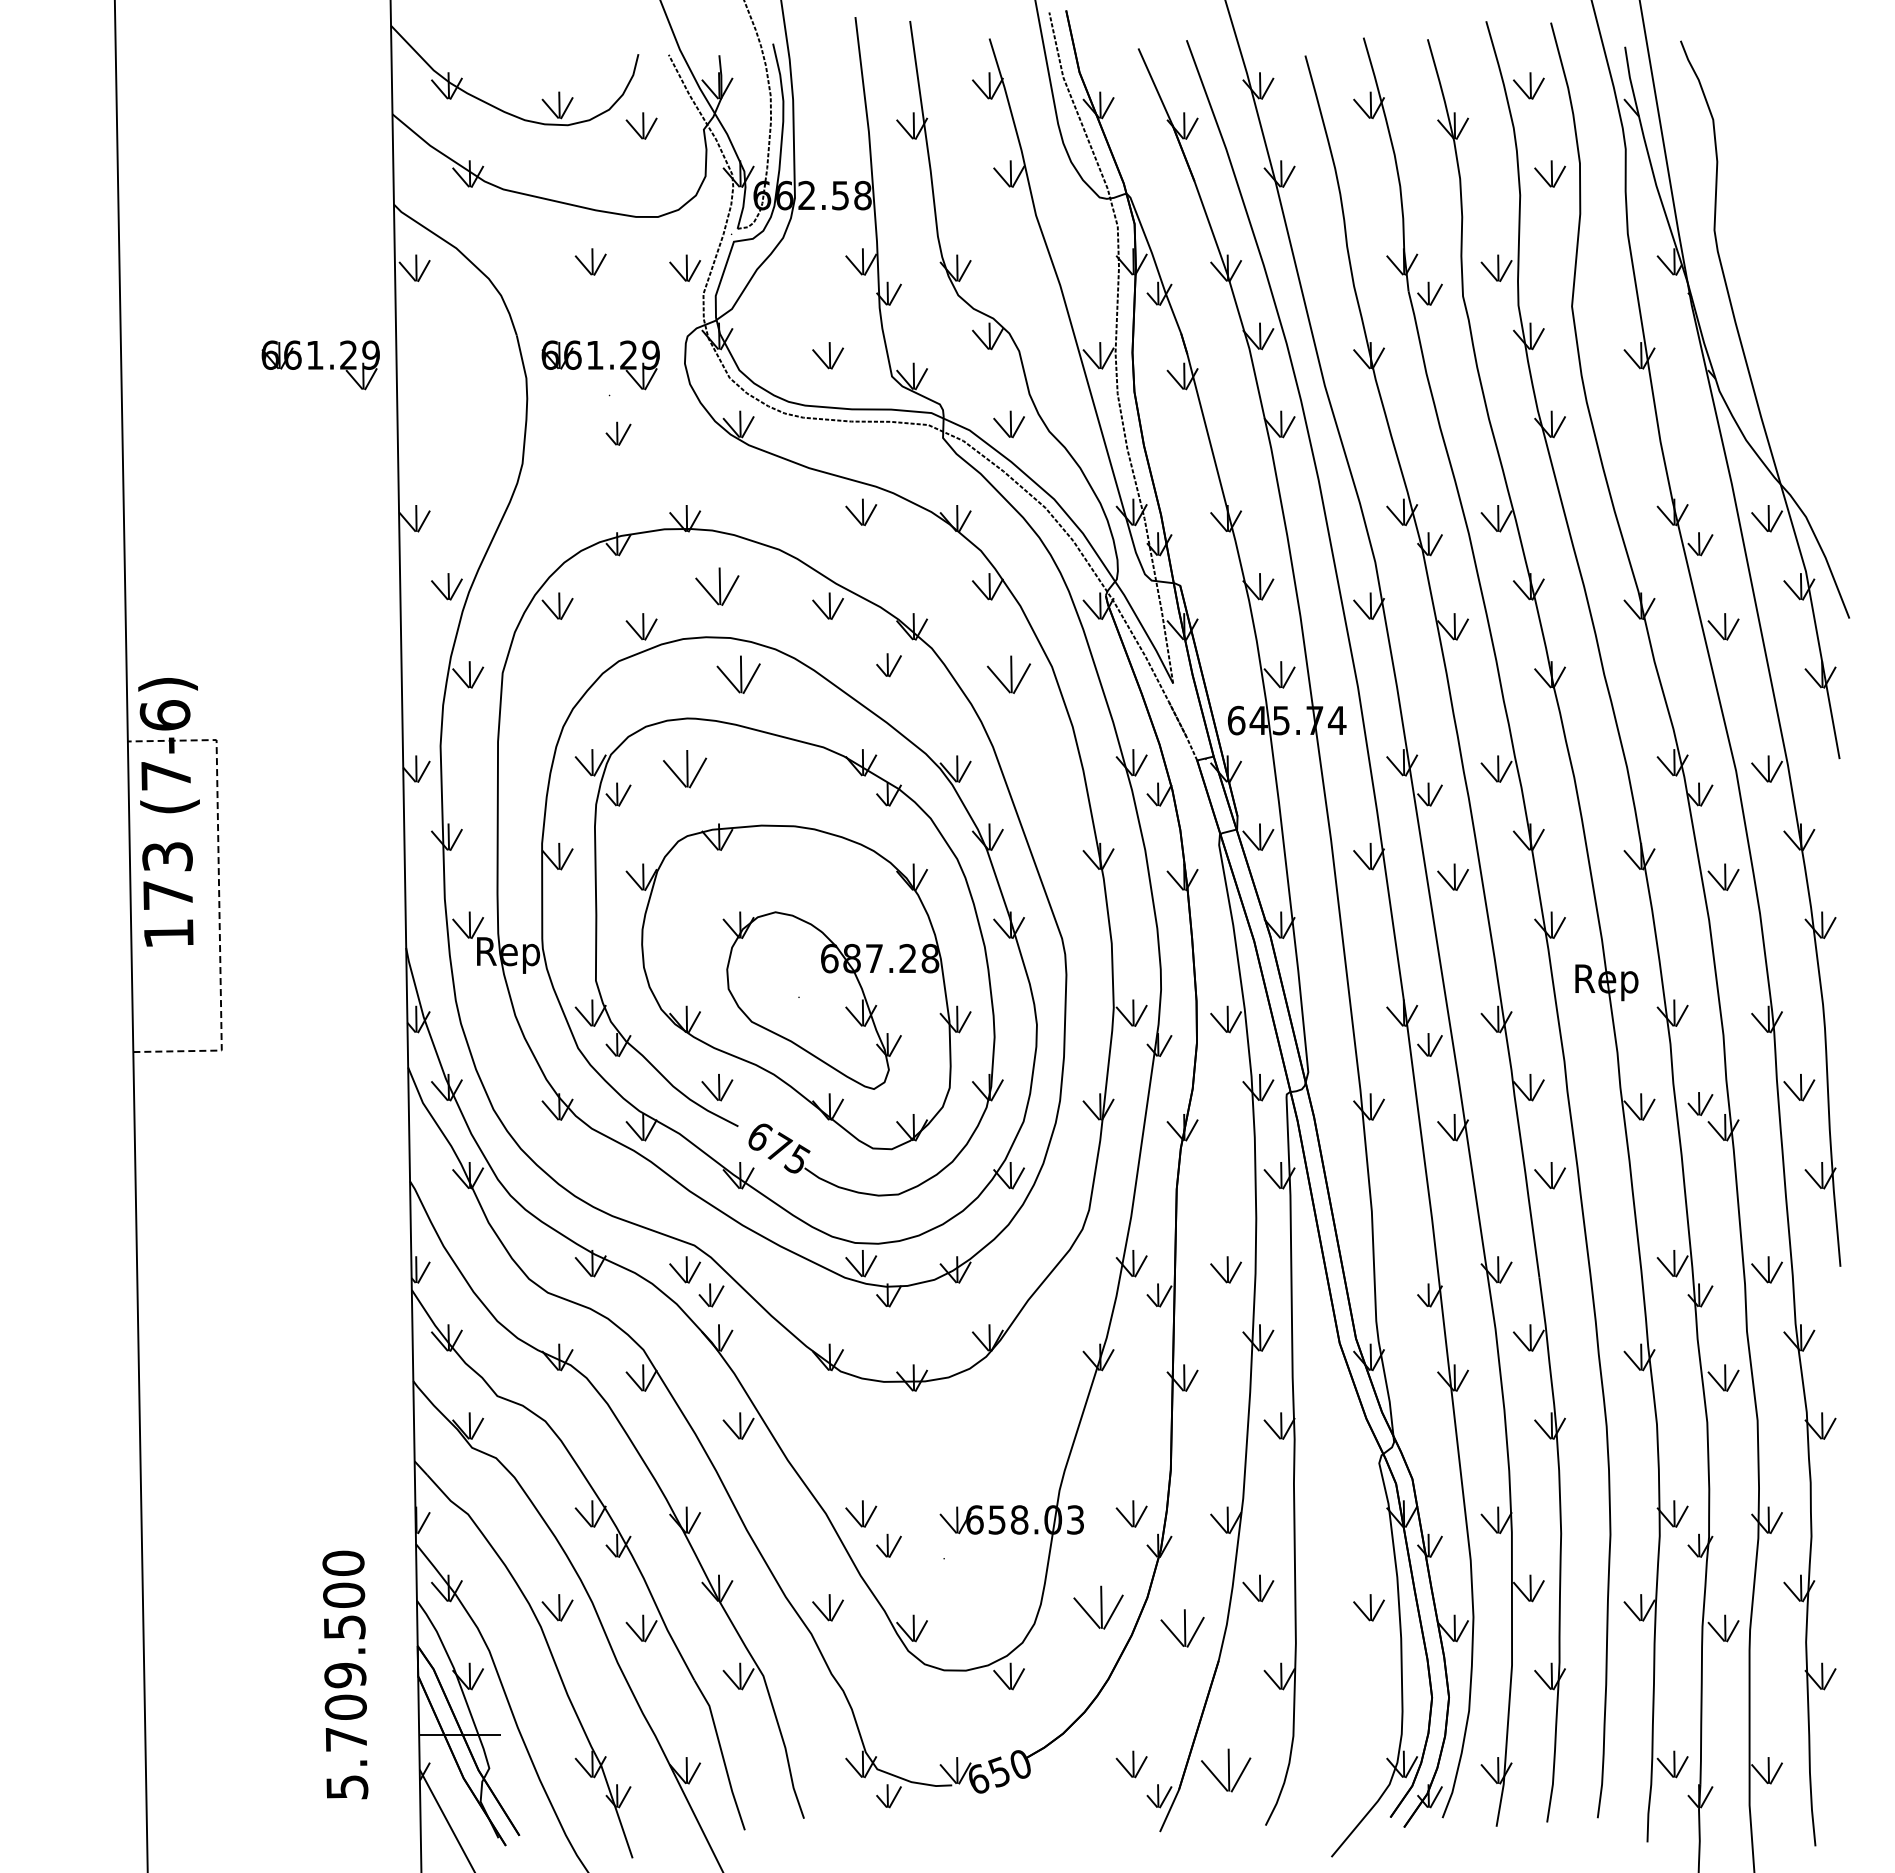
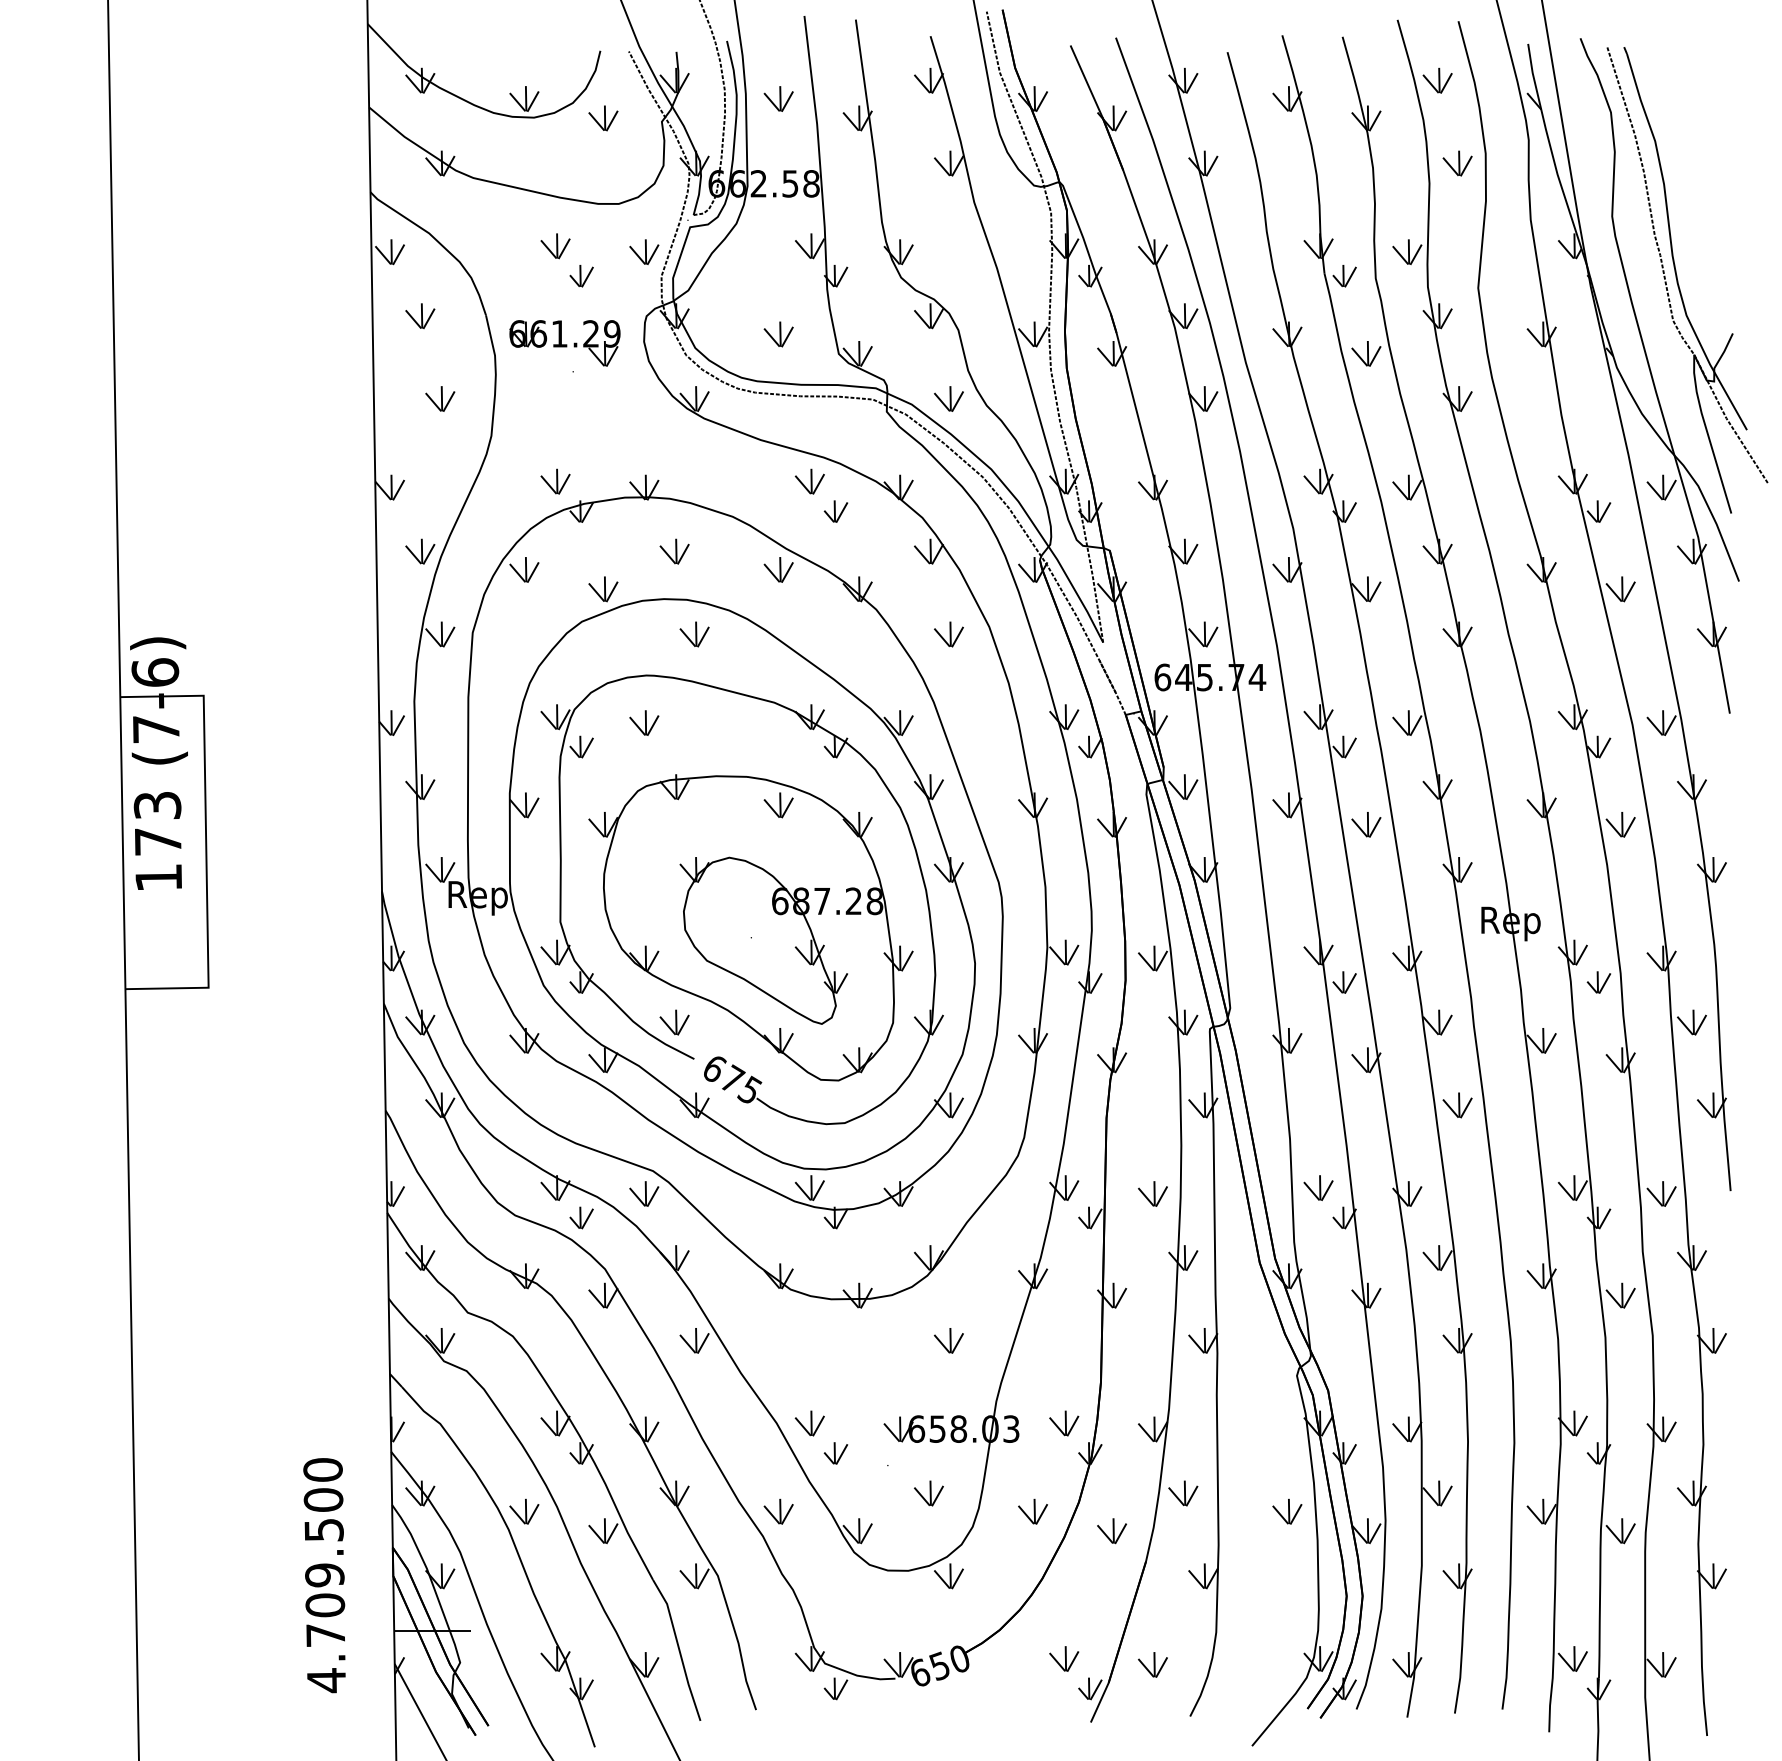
part: (827, 105) -> (778, 99), added
part: (1785, 301) -> (1678, 283), added
part: (446, 336) -> (419, 316), added
part: (320, 365) -> (301, 343), removed
part: (1452, 376) -> (1365, 353), added
part: (467, 424) -> (439, 399), added
part: (618, 433) -> (581, 275), moved
part: (590, 512) -> (555, 481), added
part: (717, 586) -> (674, 551), size x0.71
part: (888, 665) -> (835, 511), moved
part: (738, 674) -> (694, 634), size x0.71
part: (1009, 674) -> (949, 634), size x0.71
part: (685, 768) -> (644, 722), size x0.71
part: (827, 856) -> (778, 805), added
line: (219, 894) -> (206, 841), dashed -> solid
part: (1700, 1103) -> (1599, 982), moved
part: (1402, 1263) -> (1318, 1187), added
part: (711, 1295) -> (581, 1218), moved
part: (1008, 1425) -> (948, 1340), added
part: (987, 1588) -> (928, 1493), added
part: (1098, 1607) -> (1032, 1511), size x0.62
part: (1182, 1628) -> (1111, 1531), size x0.71
part: (1225, 1770) -> (1152, 1664), size x0.62
text: (347, 1787) -> (326, 1680), 5.709.500 -> 4.709.500

